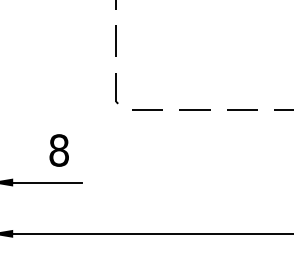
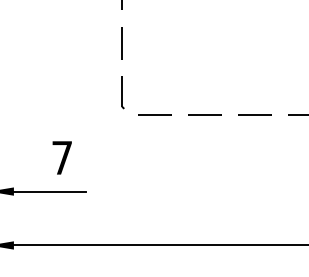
text: (59, 150) -> (62, 157), 8 -> 7

